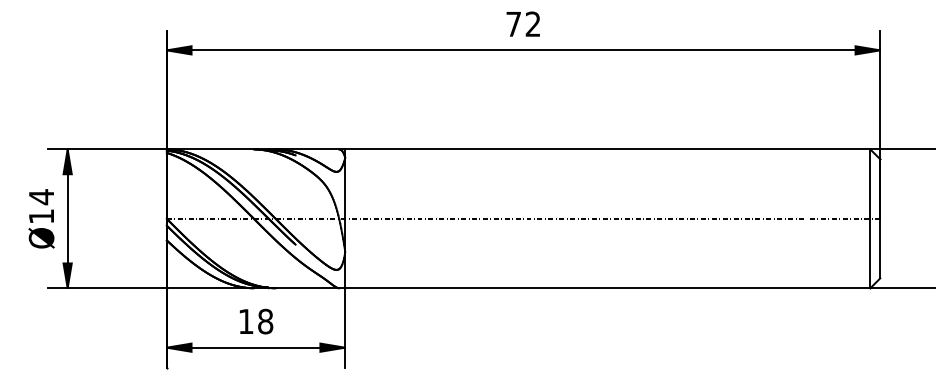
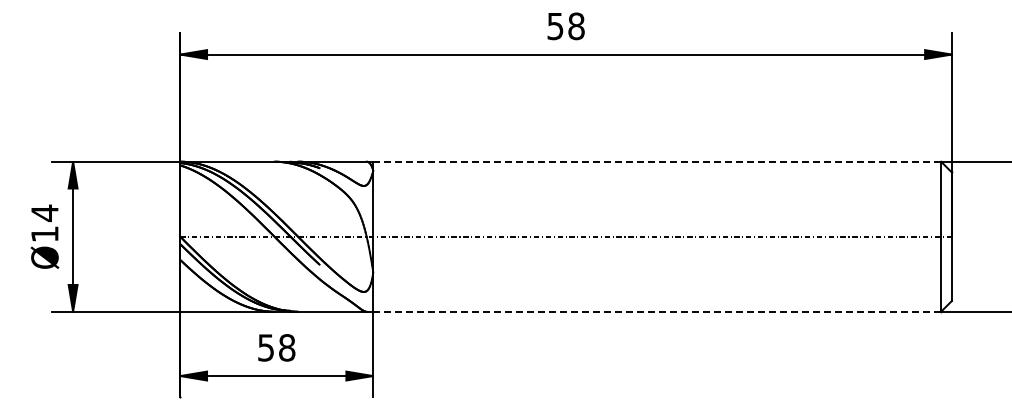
text: (523, 24) -> (565, 26), 72 -> 58
line: (608, 149) -> (657, 161), solid -> dashed
line: (608, 287) -> (657, 311), solid -> dashed
text: (245, 321) -> (265, 347), 18 -> 58

